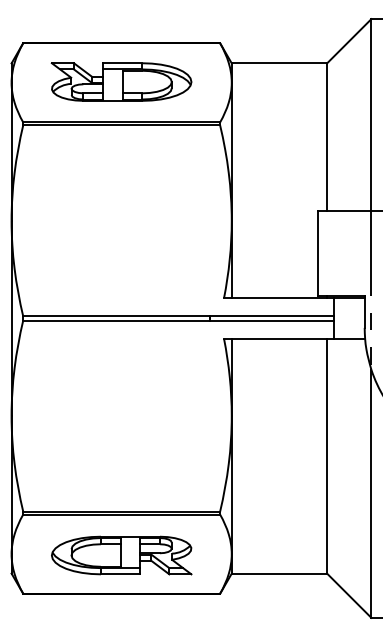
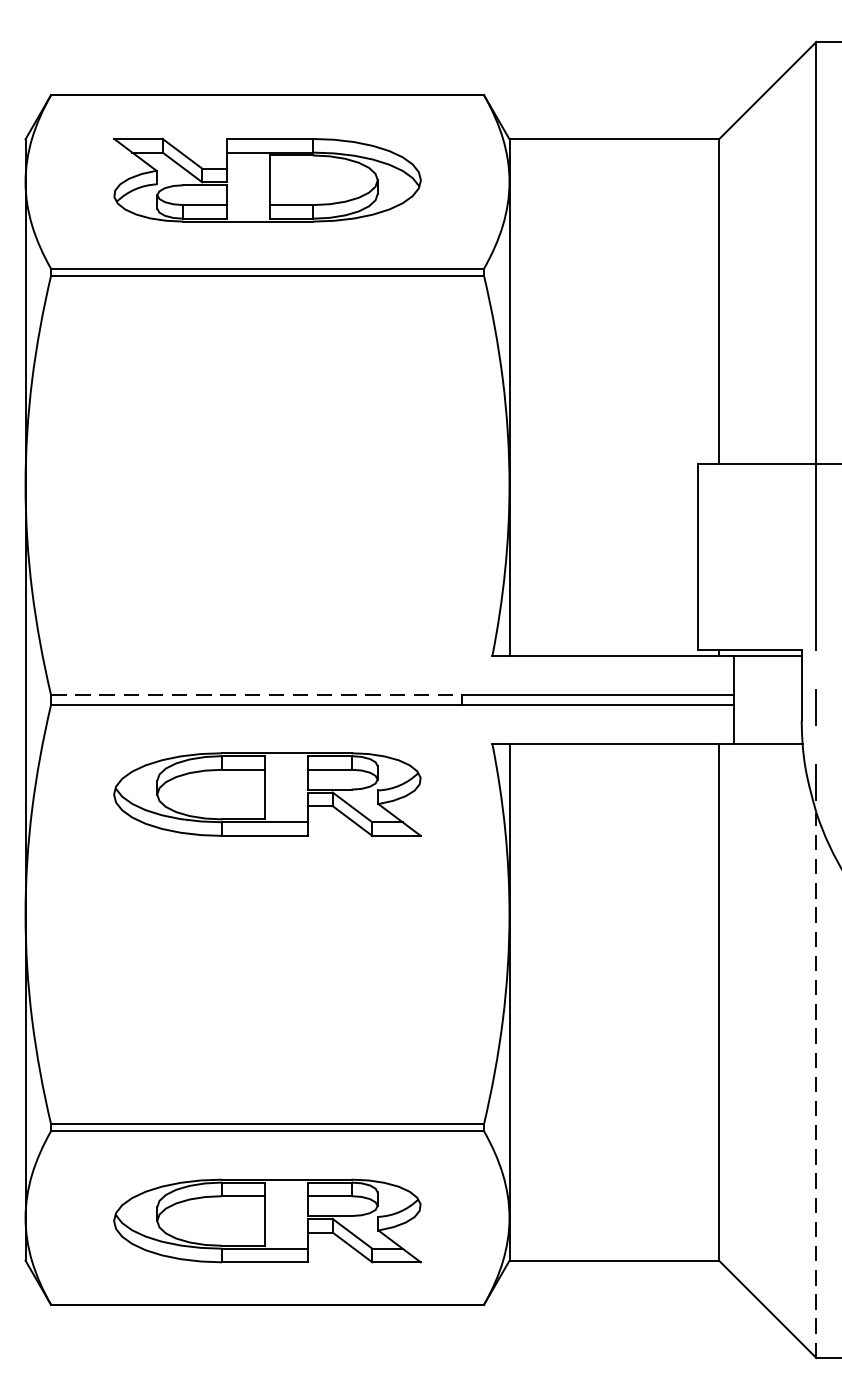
line: (116, 316) -> (256, 695), solid -> dashed
part: (121, 361) -> (267, 794), added
line: (371, 493) -> (816, 1084), solid -> dashed

